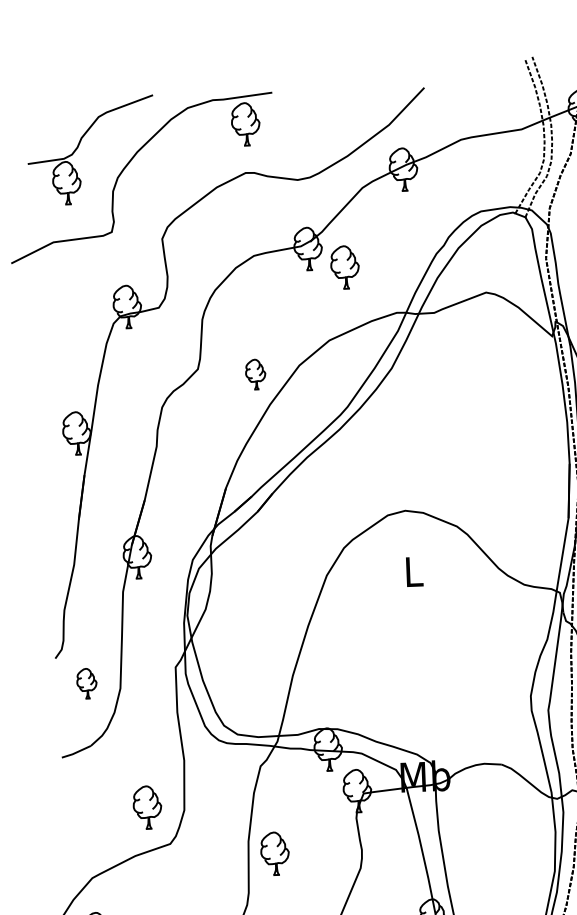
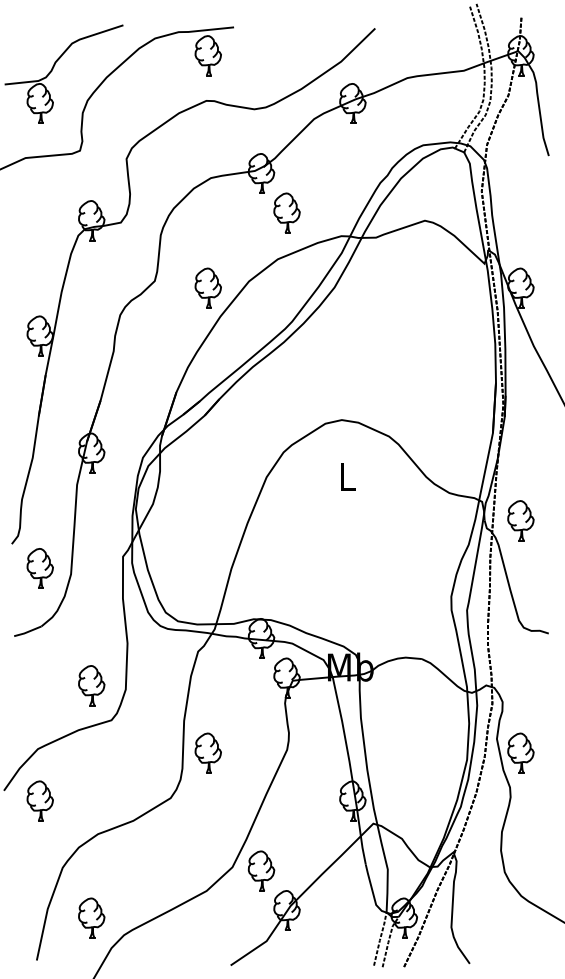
part: (344, 266) -> (286, 212), moved
part: (254, 373) -> (207, 287), size x1.43
part: (86, 683) -> (39, 568), size x1.43
part: (274, 852) -> (207, 752), moved

